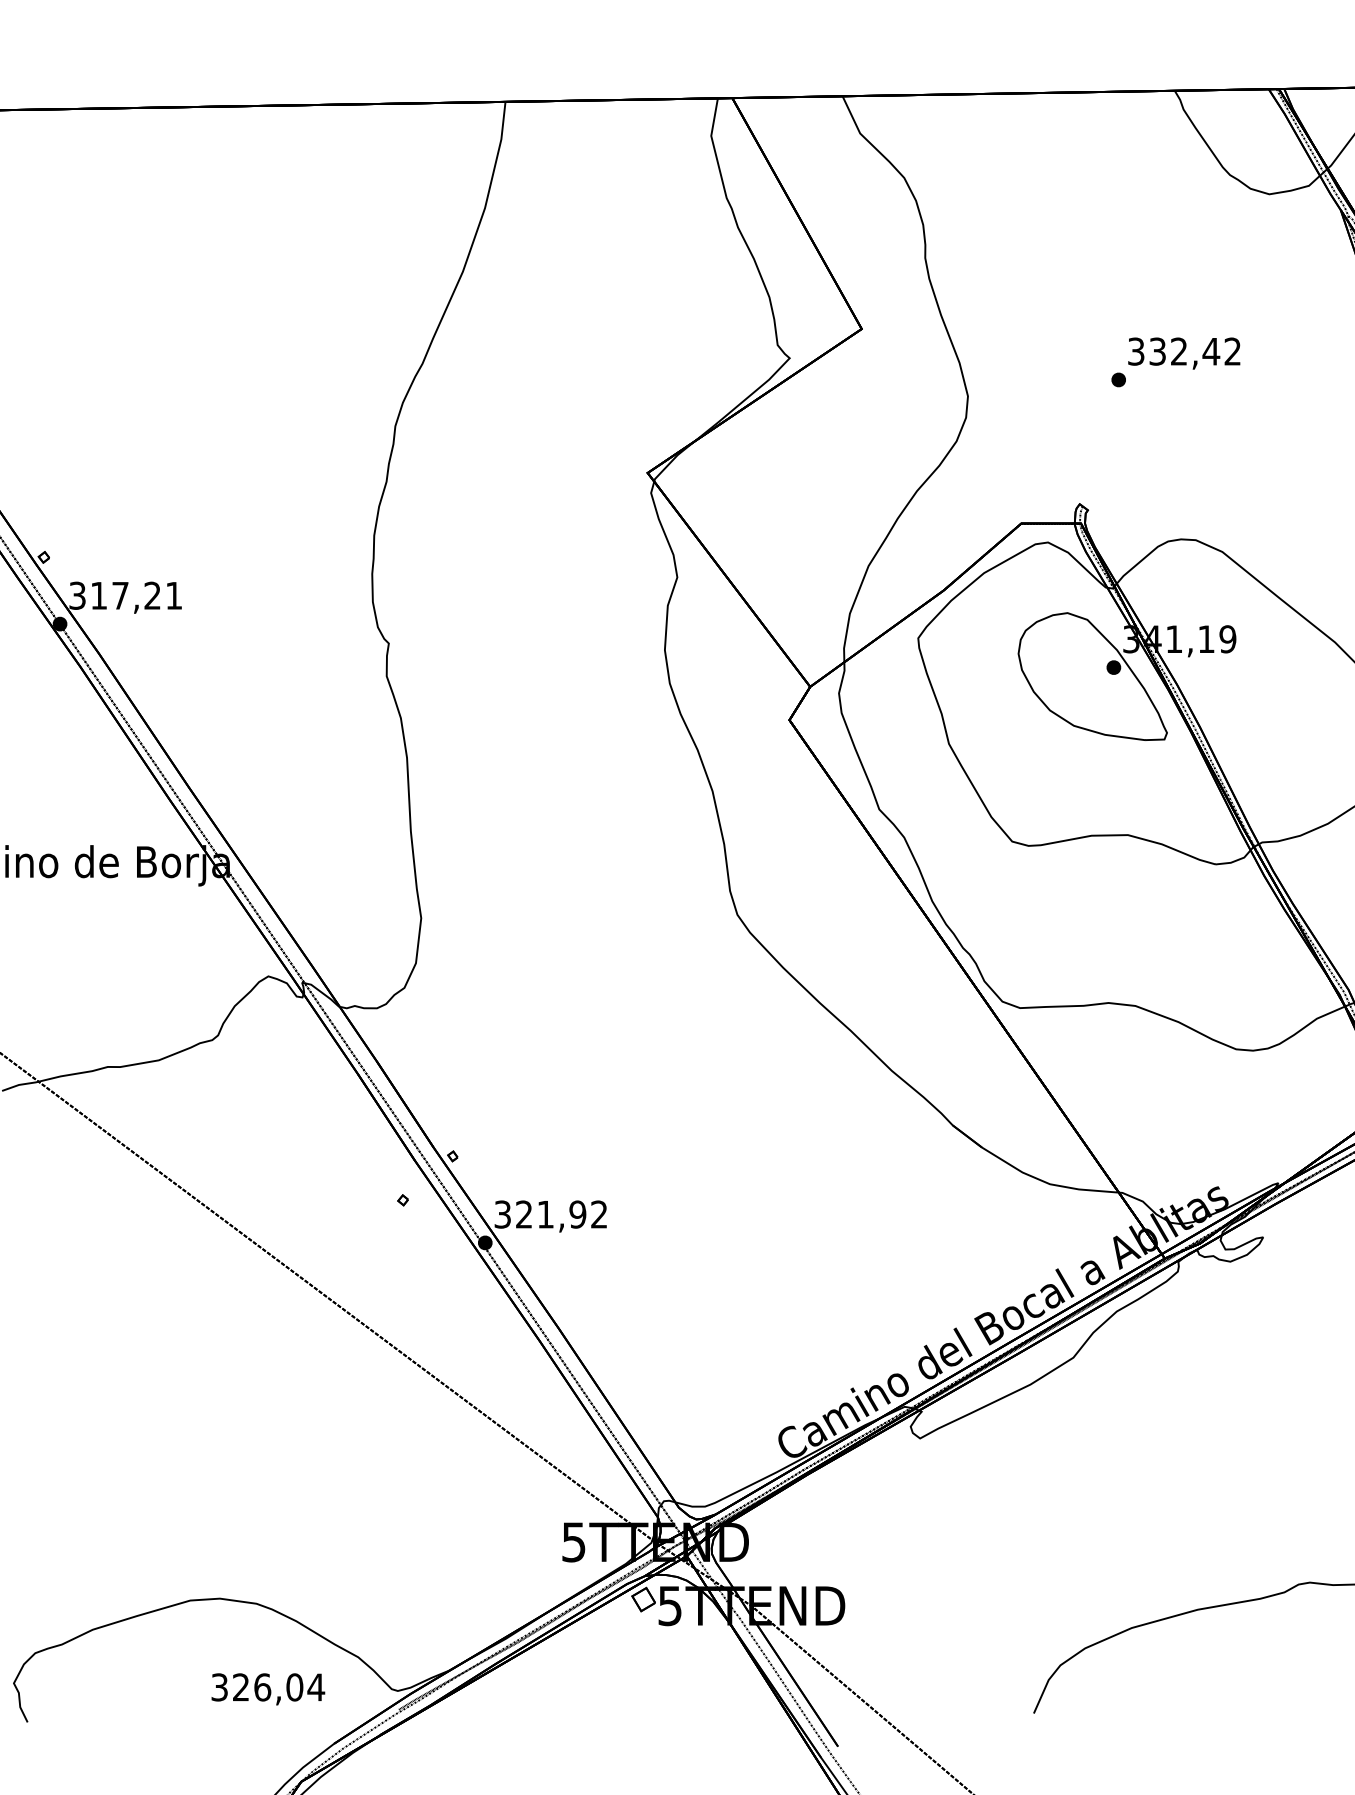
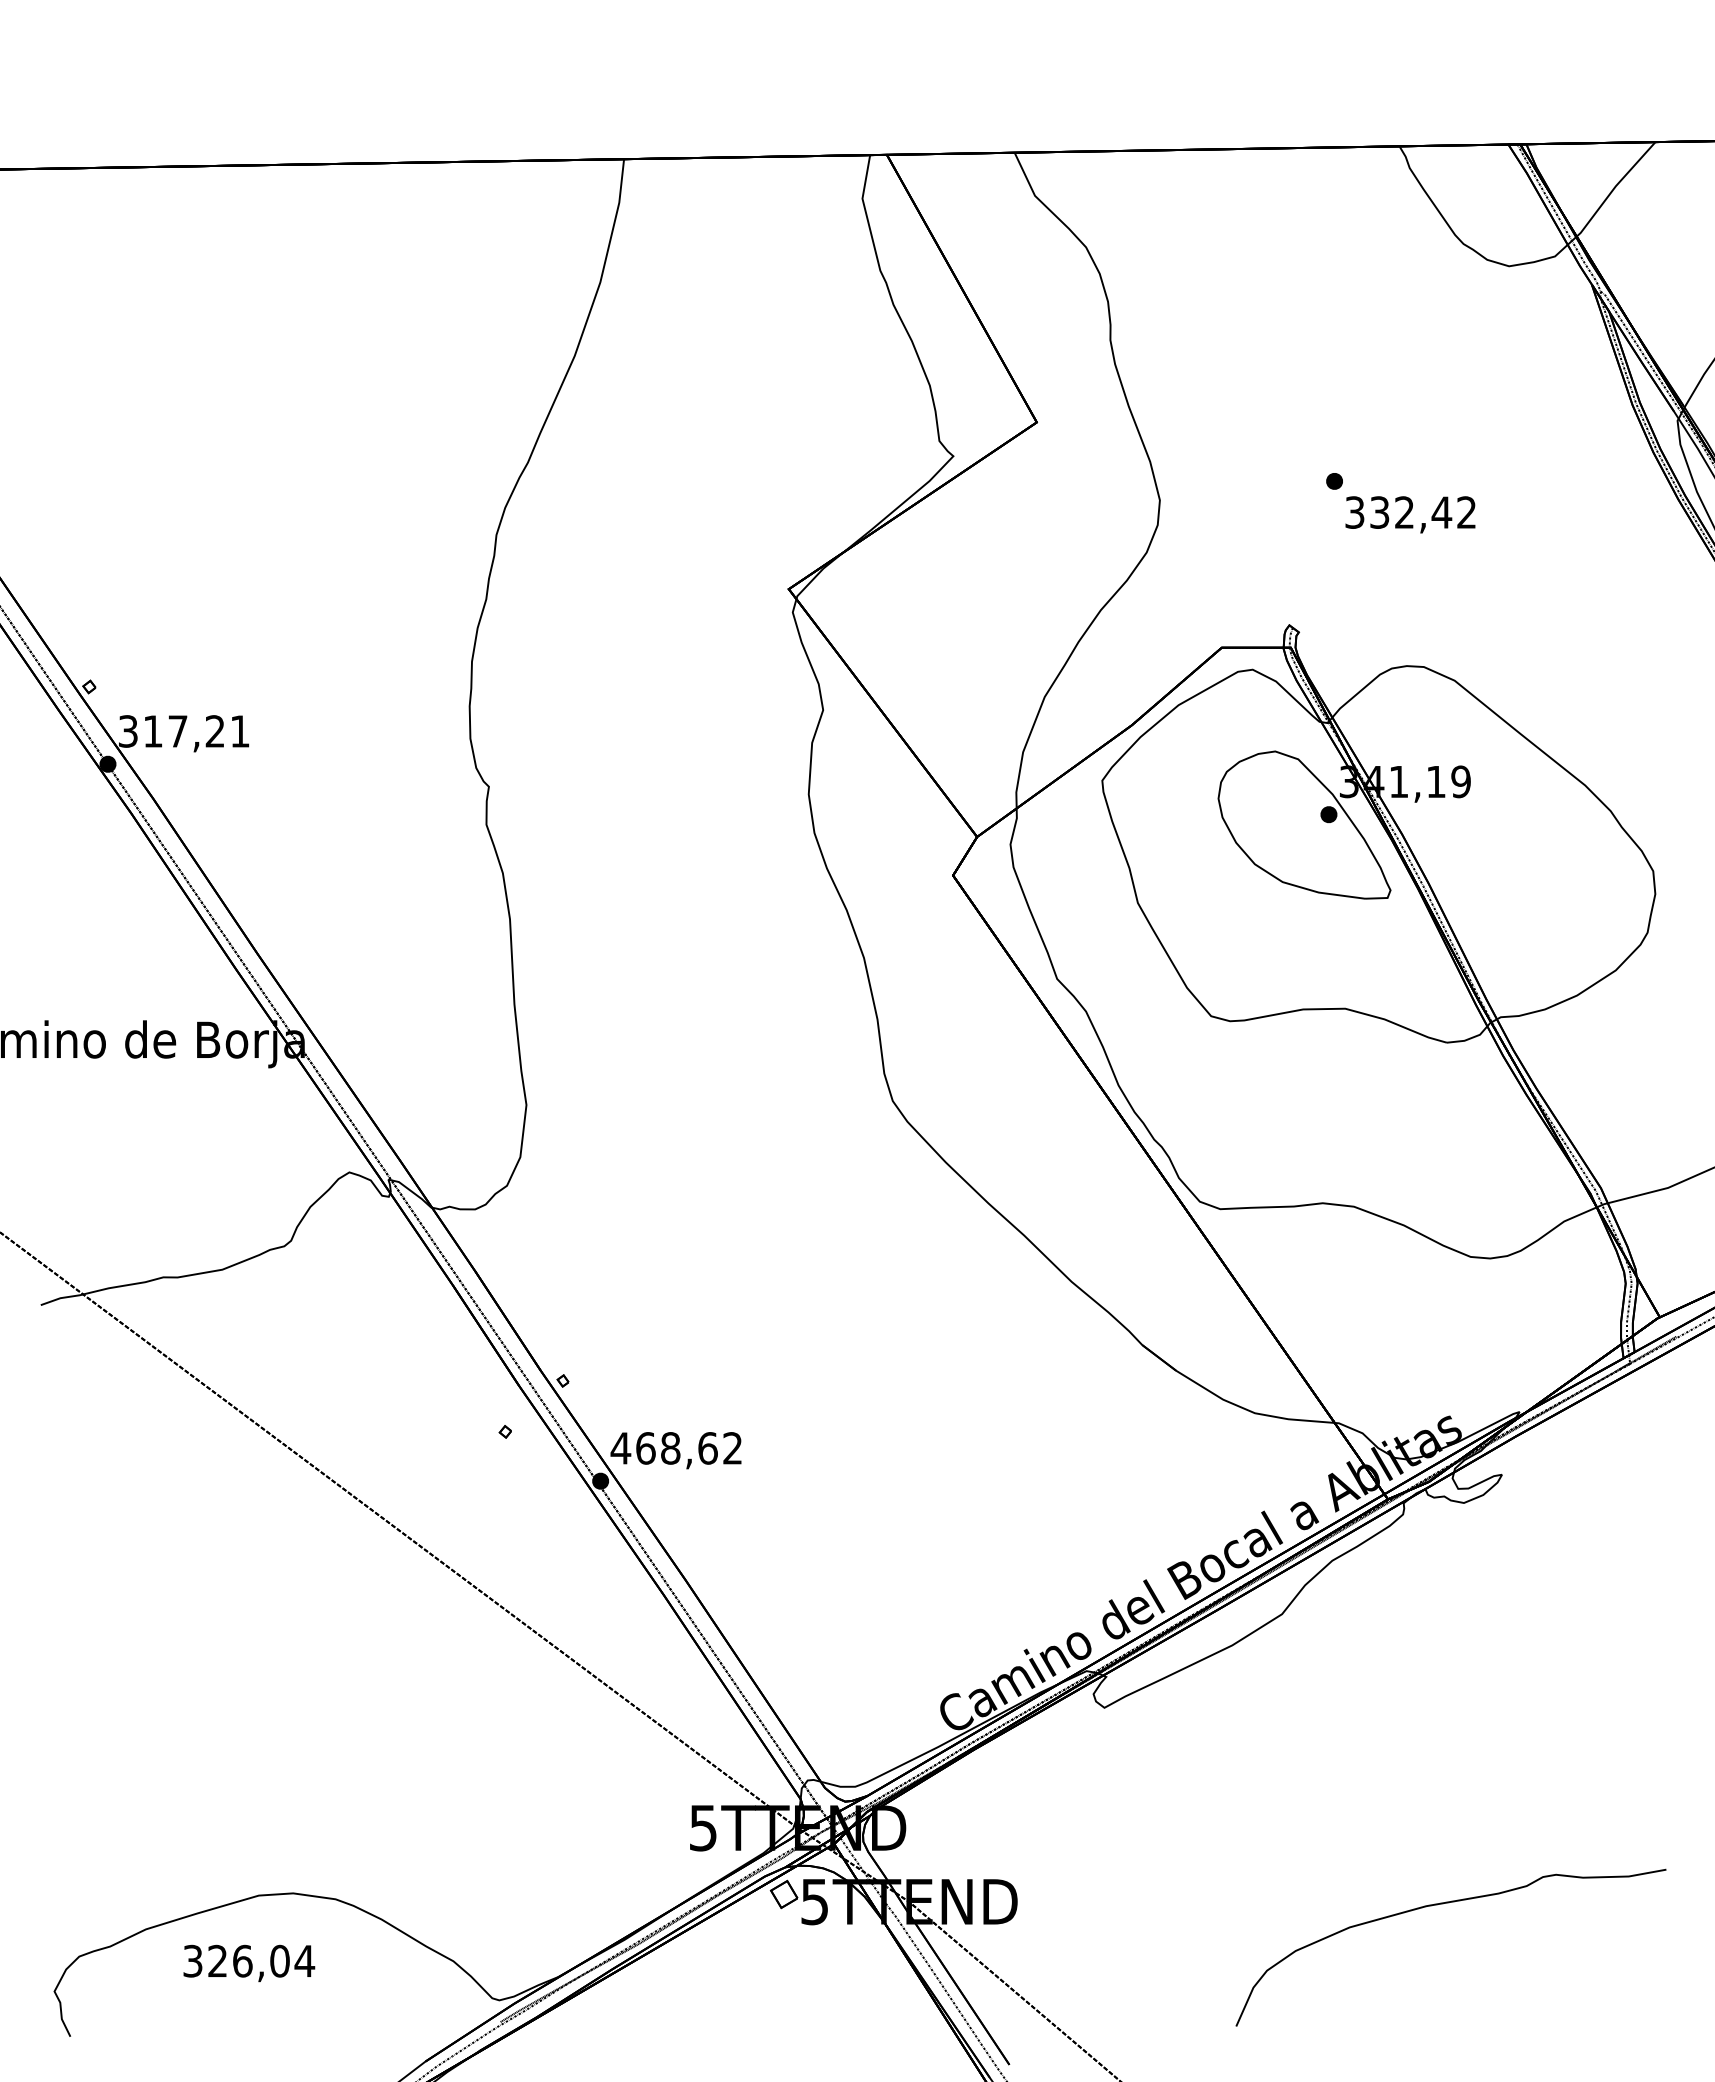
text: (1184, 353) -> (1410, 514), moved
text: (539, 1214) -> (663, 1448), 321,92 -> 468,62
text: (268, 1689) -> (249, 1963), moved

